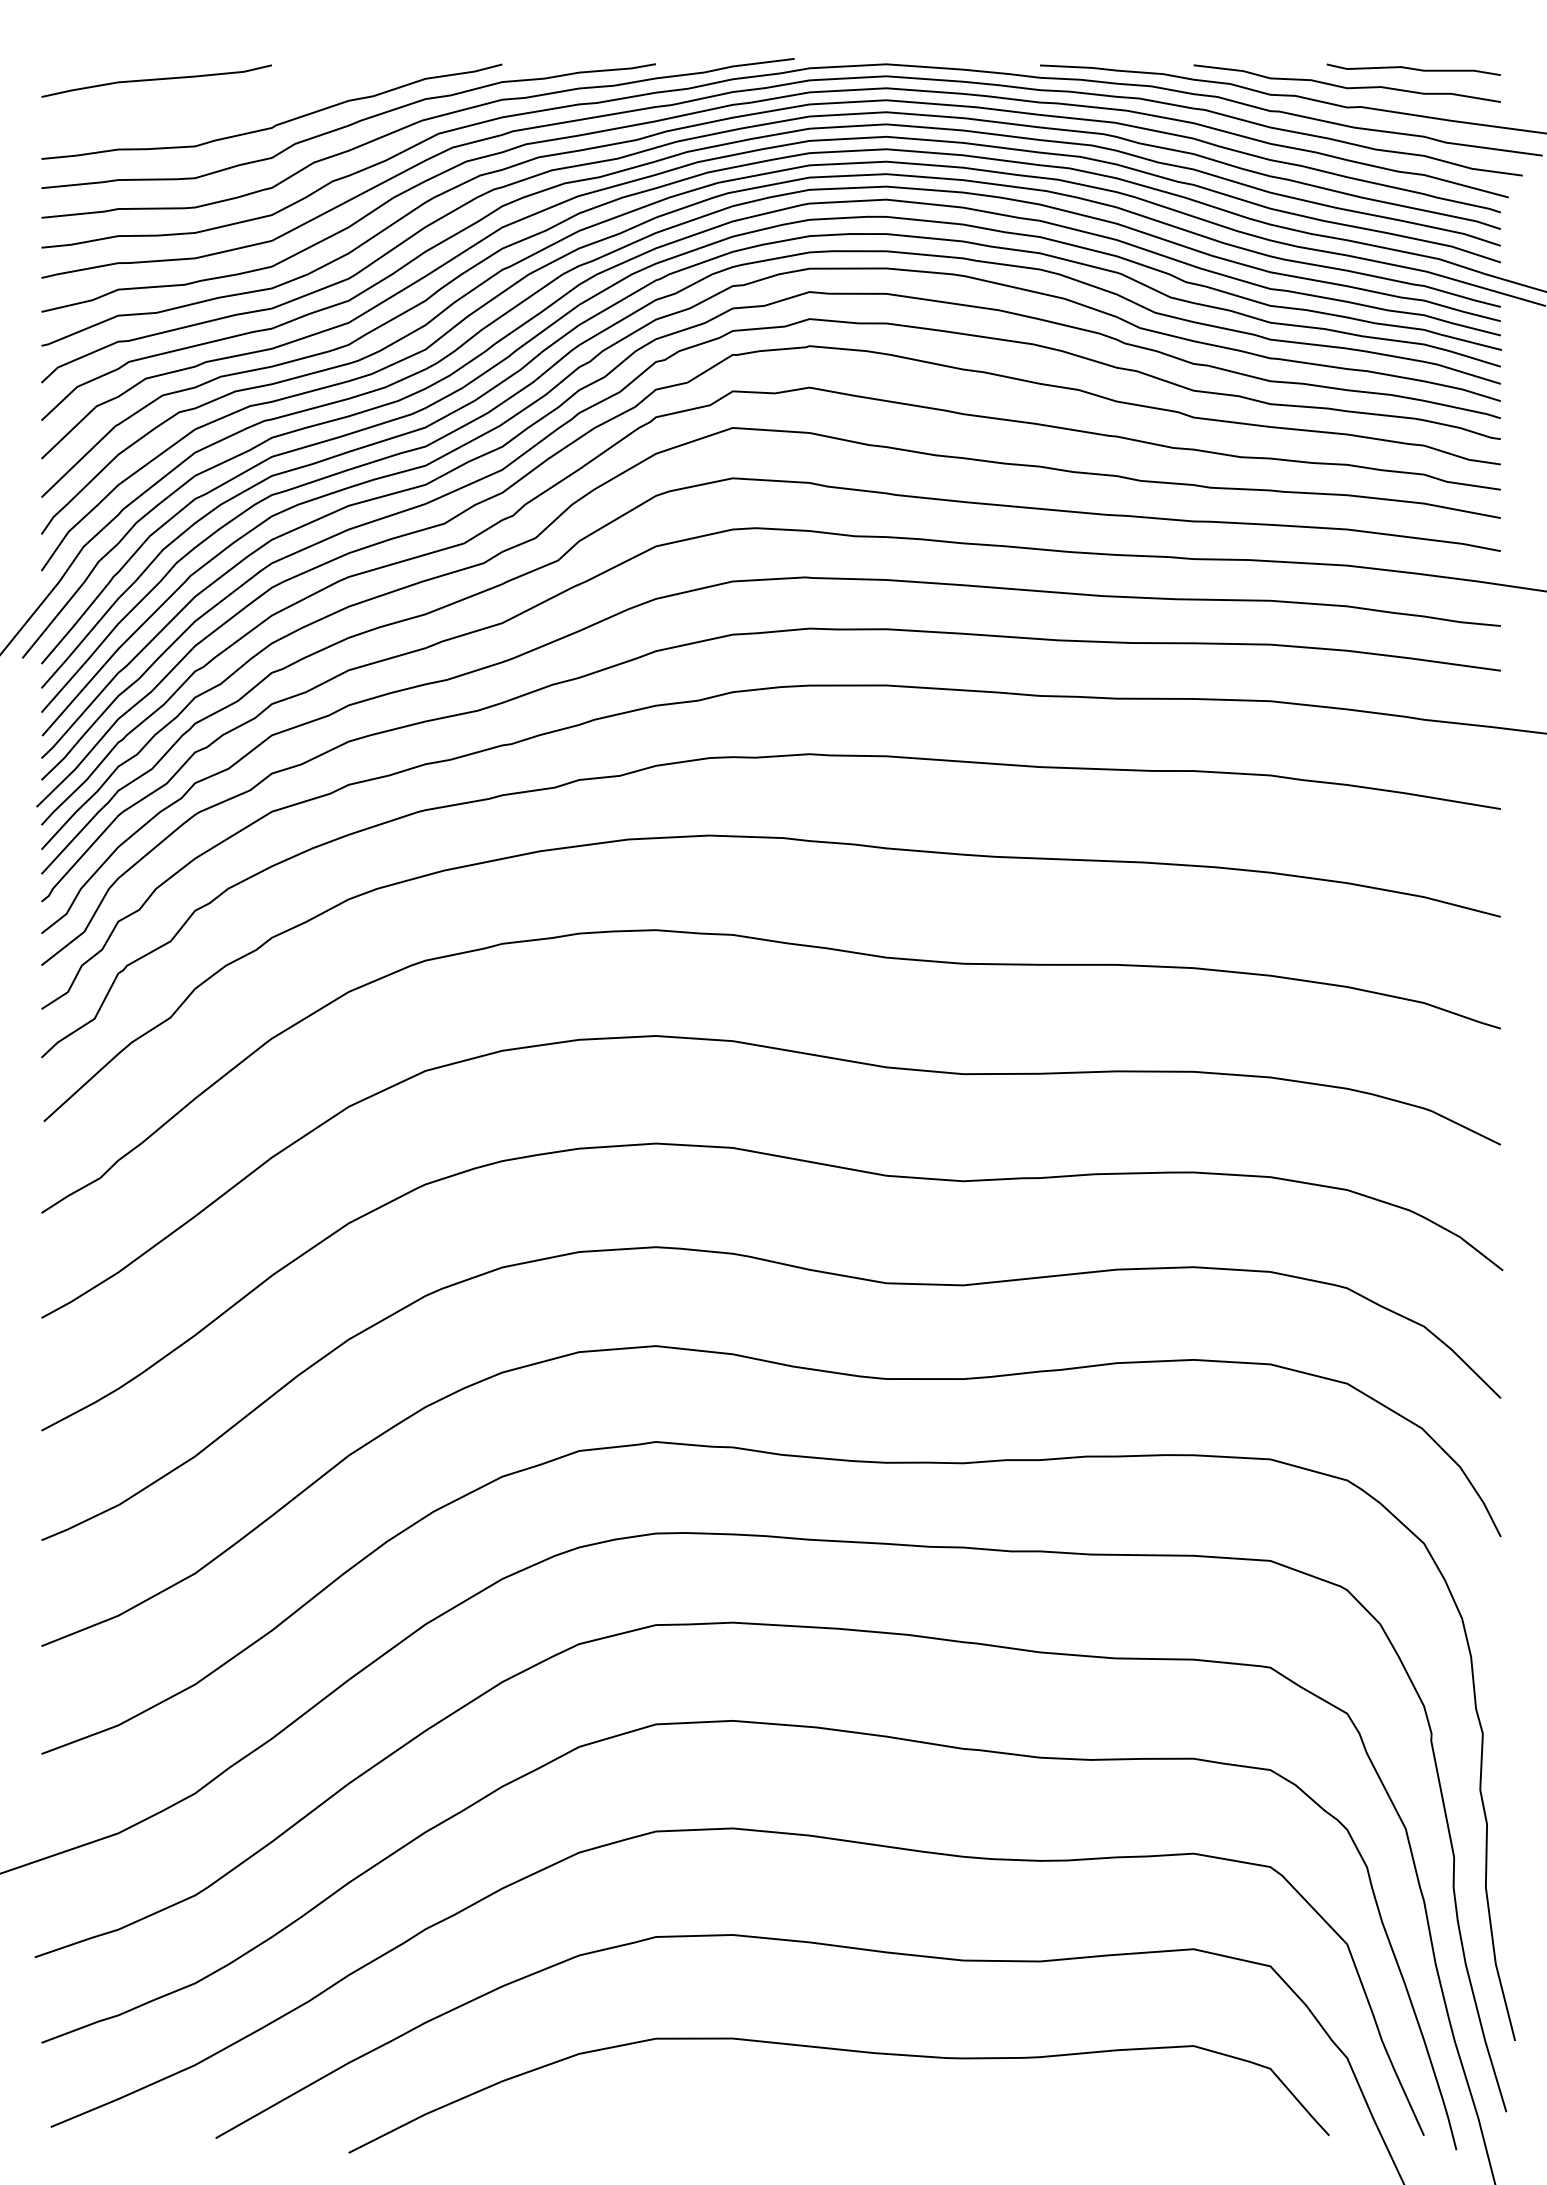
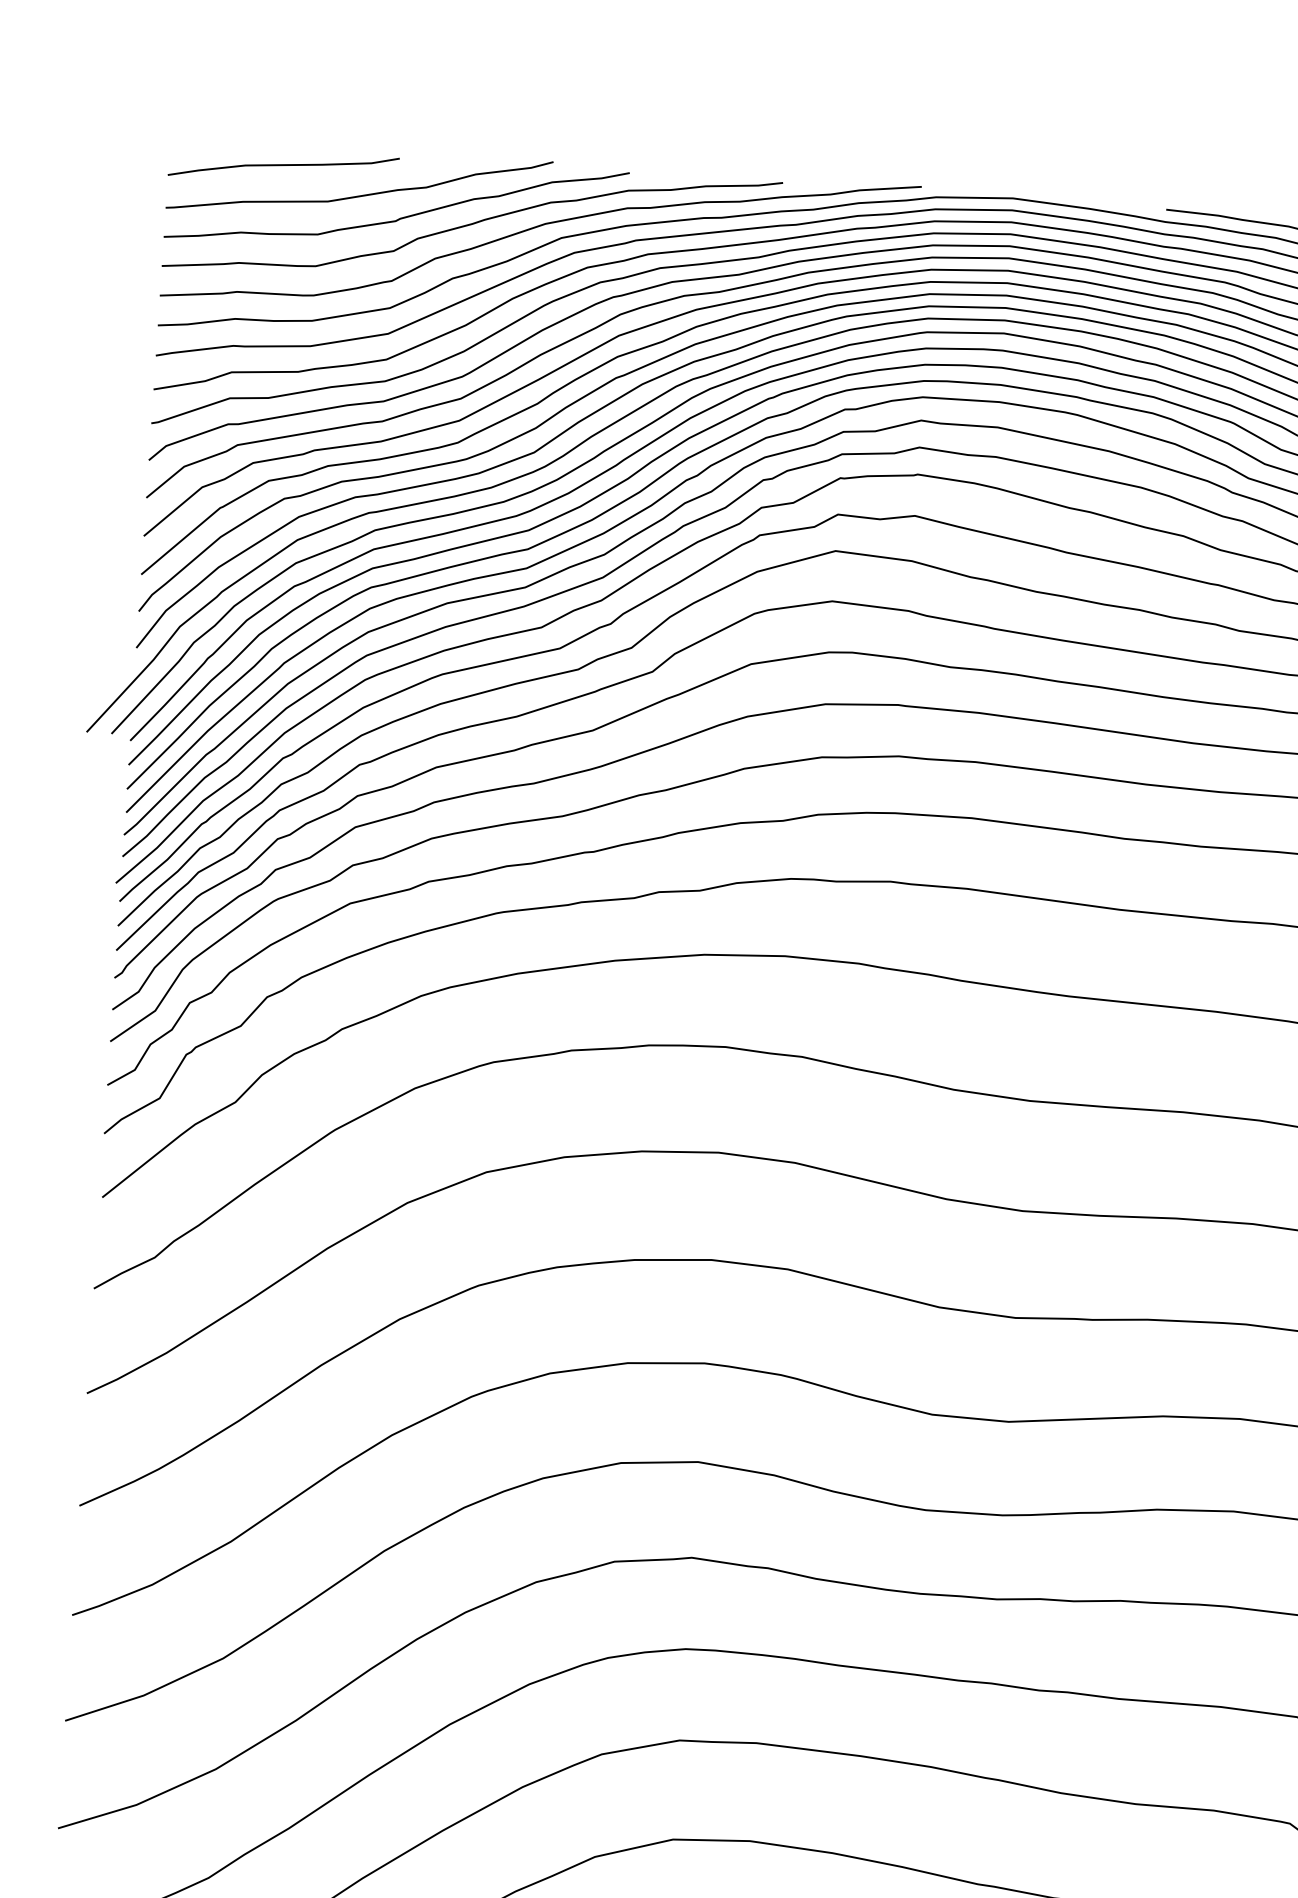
curve: (237, 103) -> (362, 194), added

